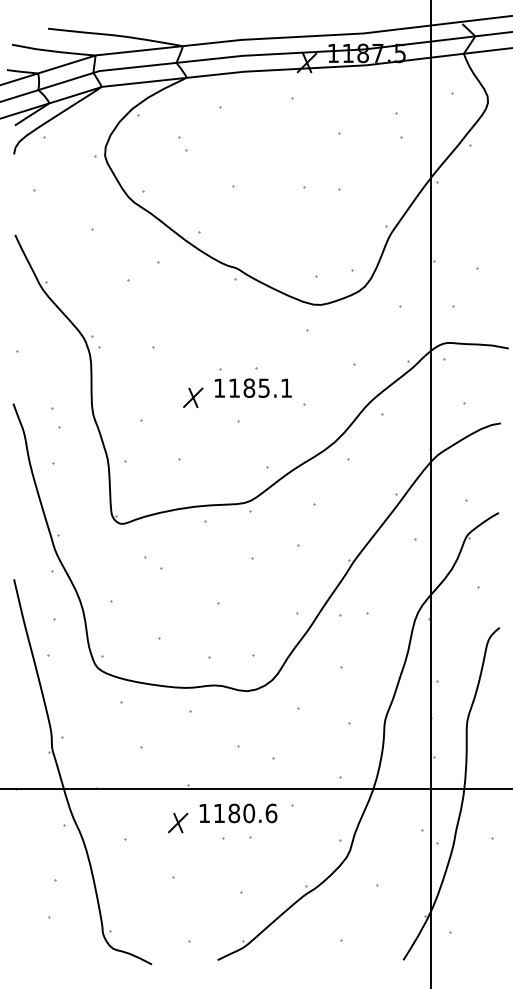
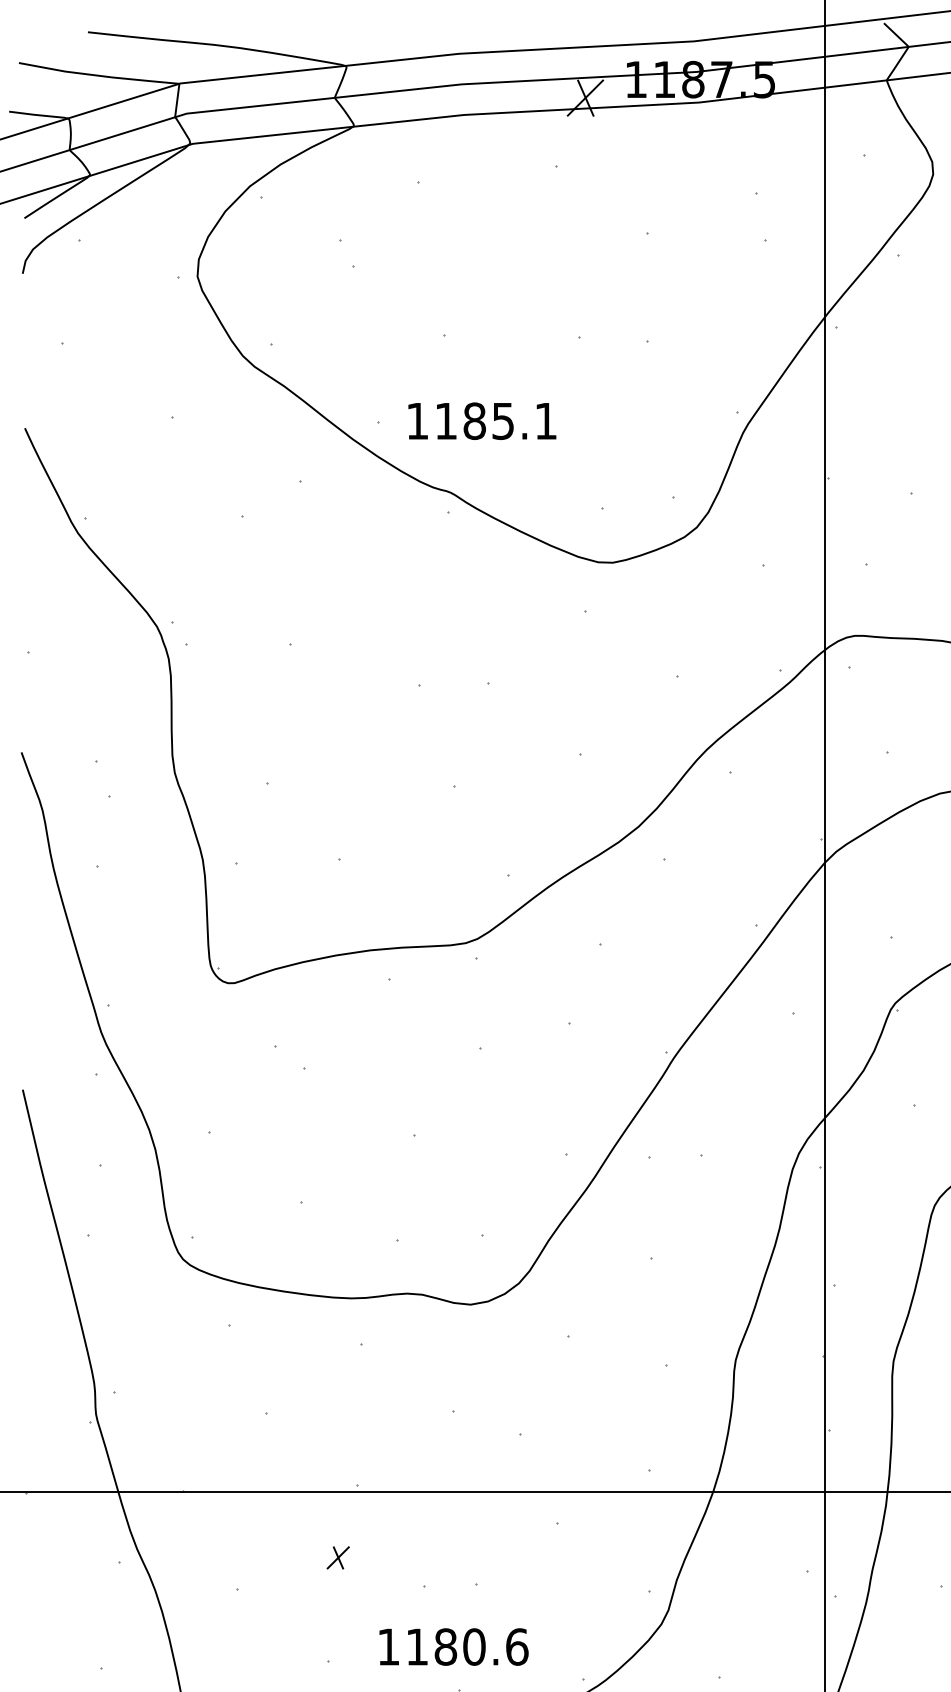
text: (252, 387) -> (480, 419), moved
part: (193, 397) -> (367, 740), removed
text: (238, 813) -> (453, 1647), moved
part: (178, 822) -> (338, 1556), size x0.6

